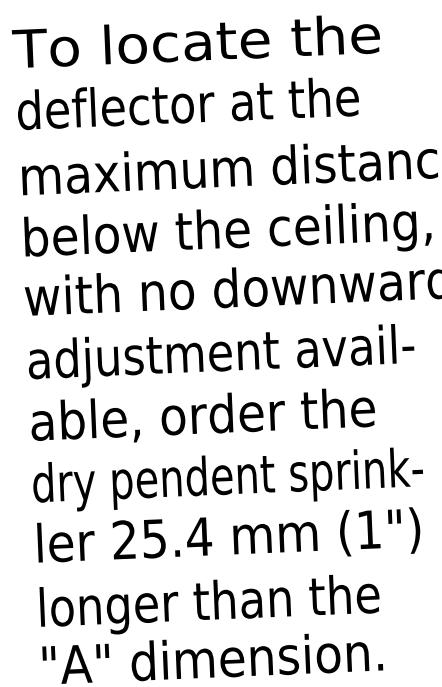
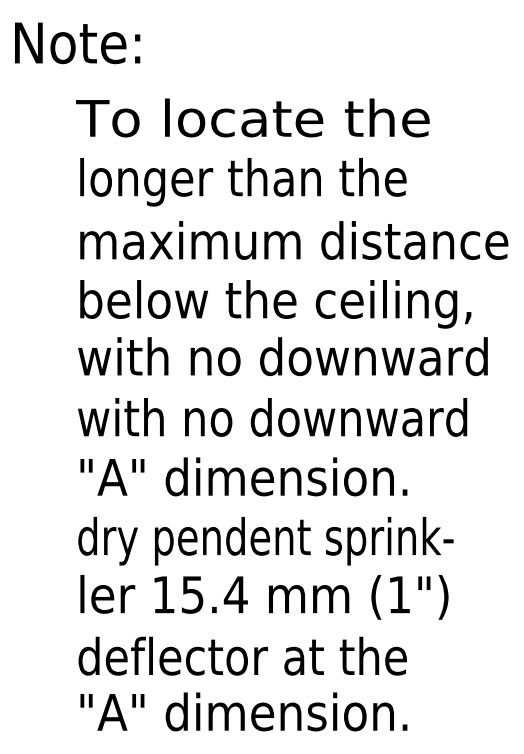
text: (188, 108) -> (242, 182), deflector at the -> longer than the
text: (229, 356) -> (272, 422), adjustment avail- -> with no downward
text: (202, 416) -> (243, 479), able, order the -> "A" dimension.
text: (124, 539) -> (163, 594), 25.4 -> 15.4
text: (209, 604) -> (242, 660), longer than the -> deflector at the

